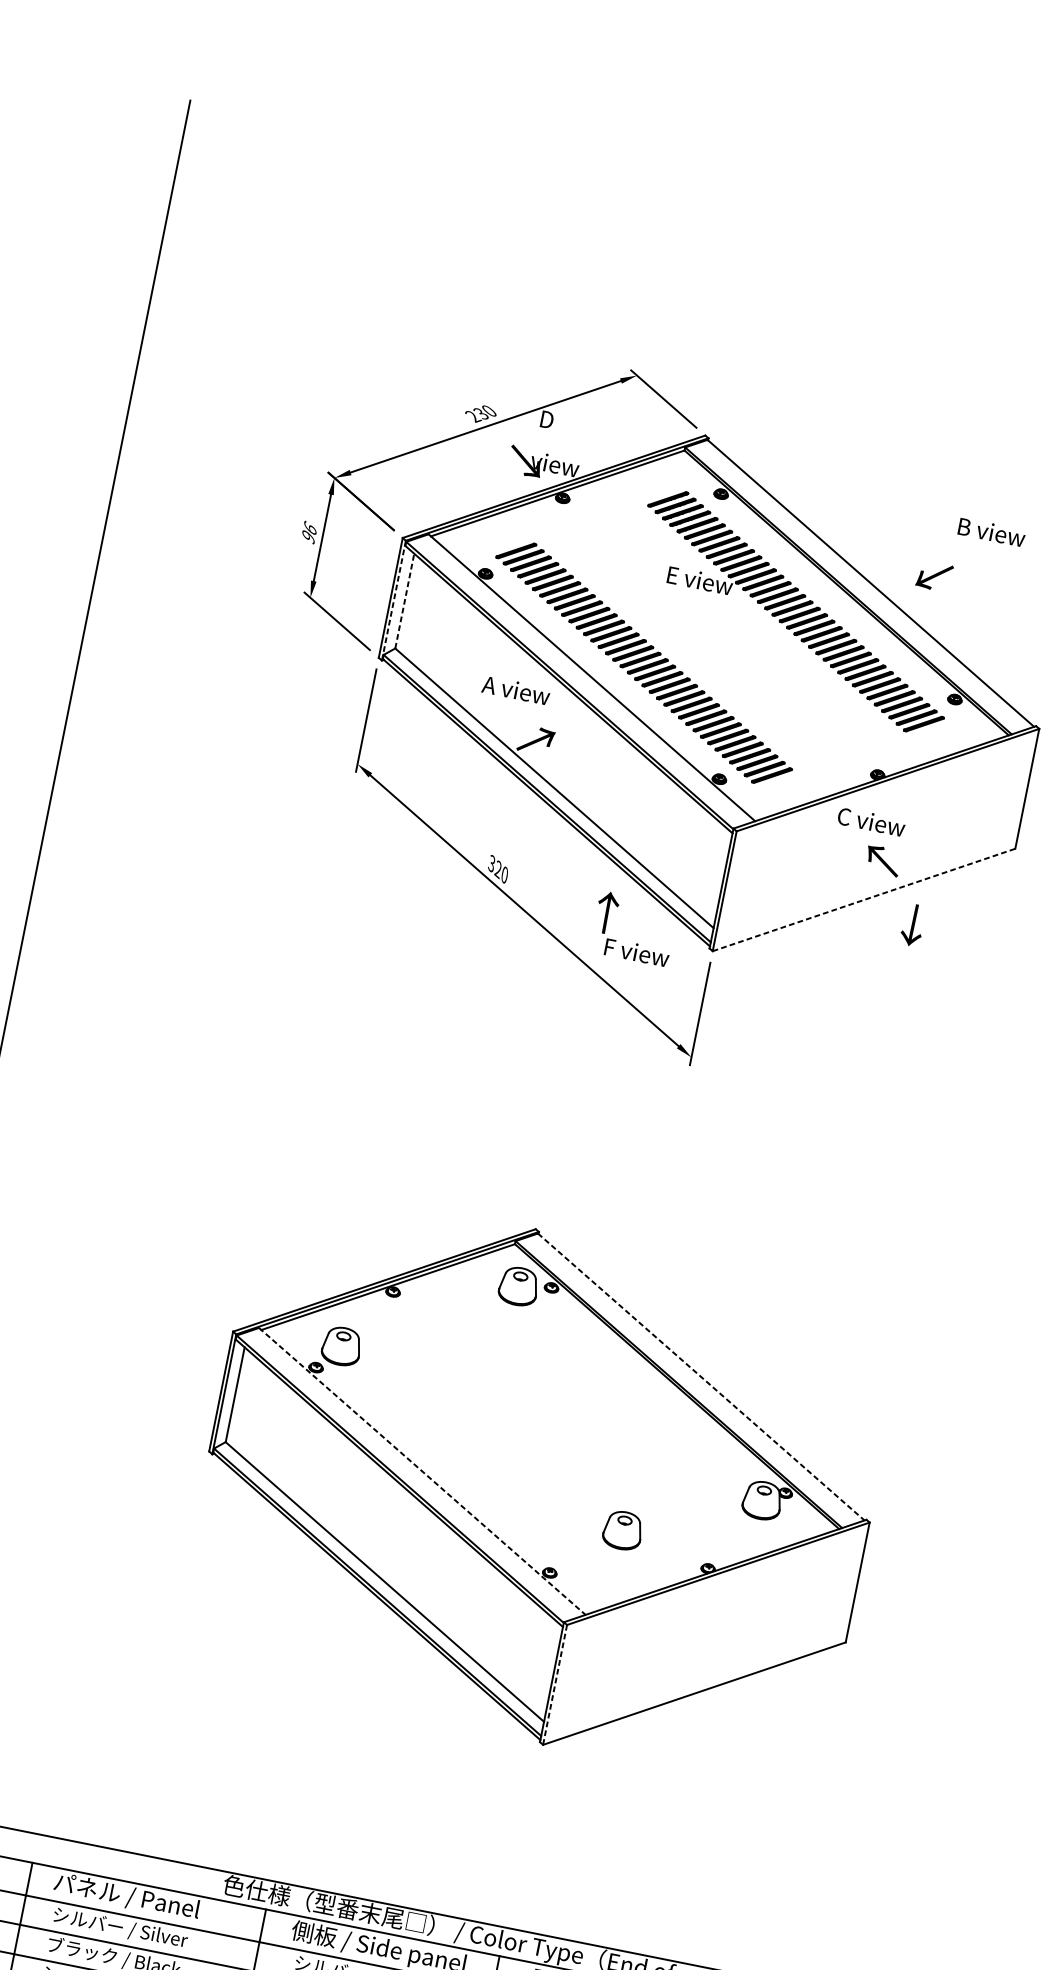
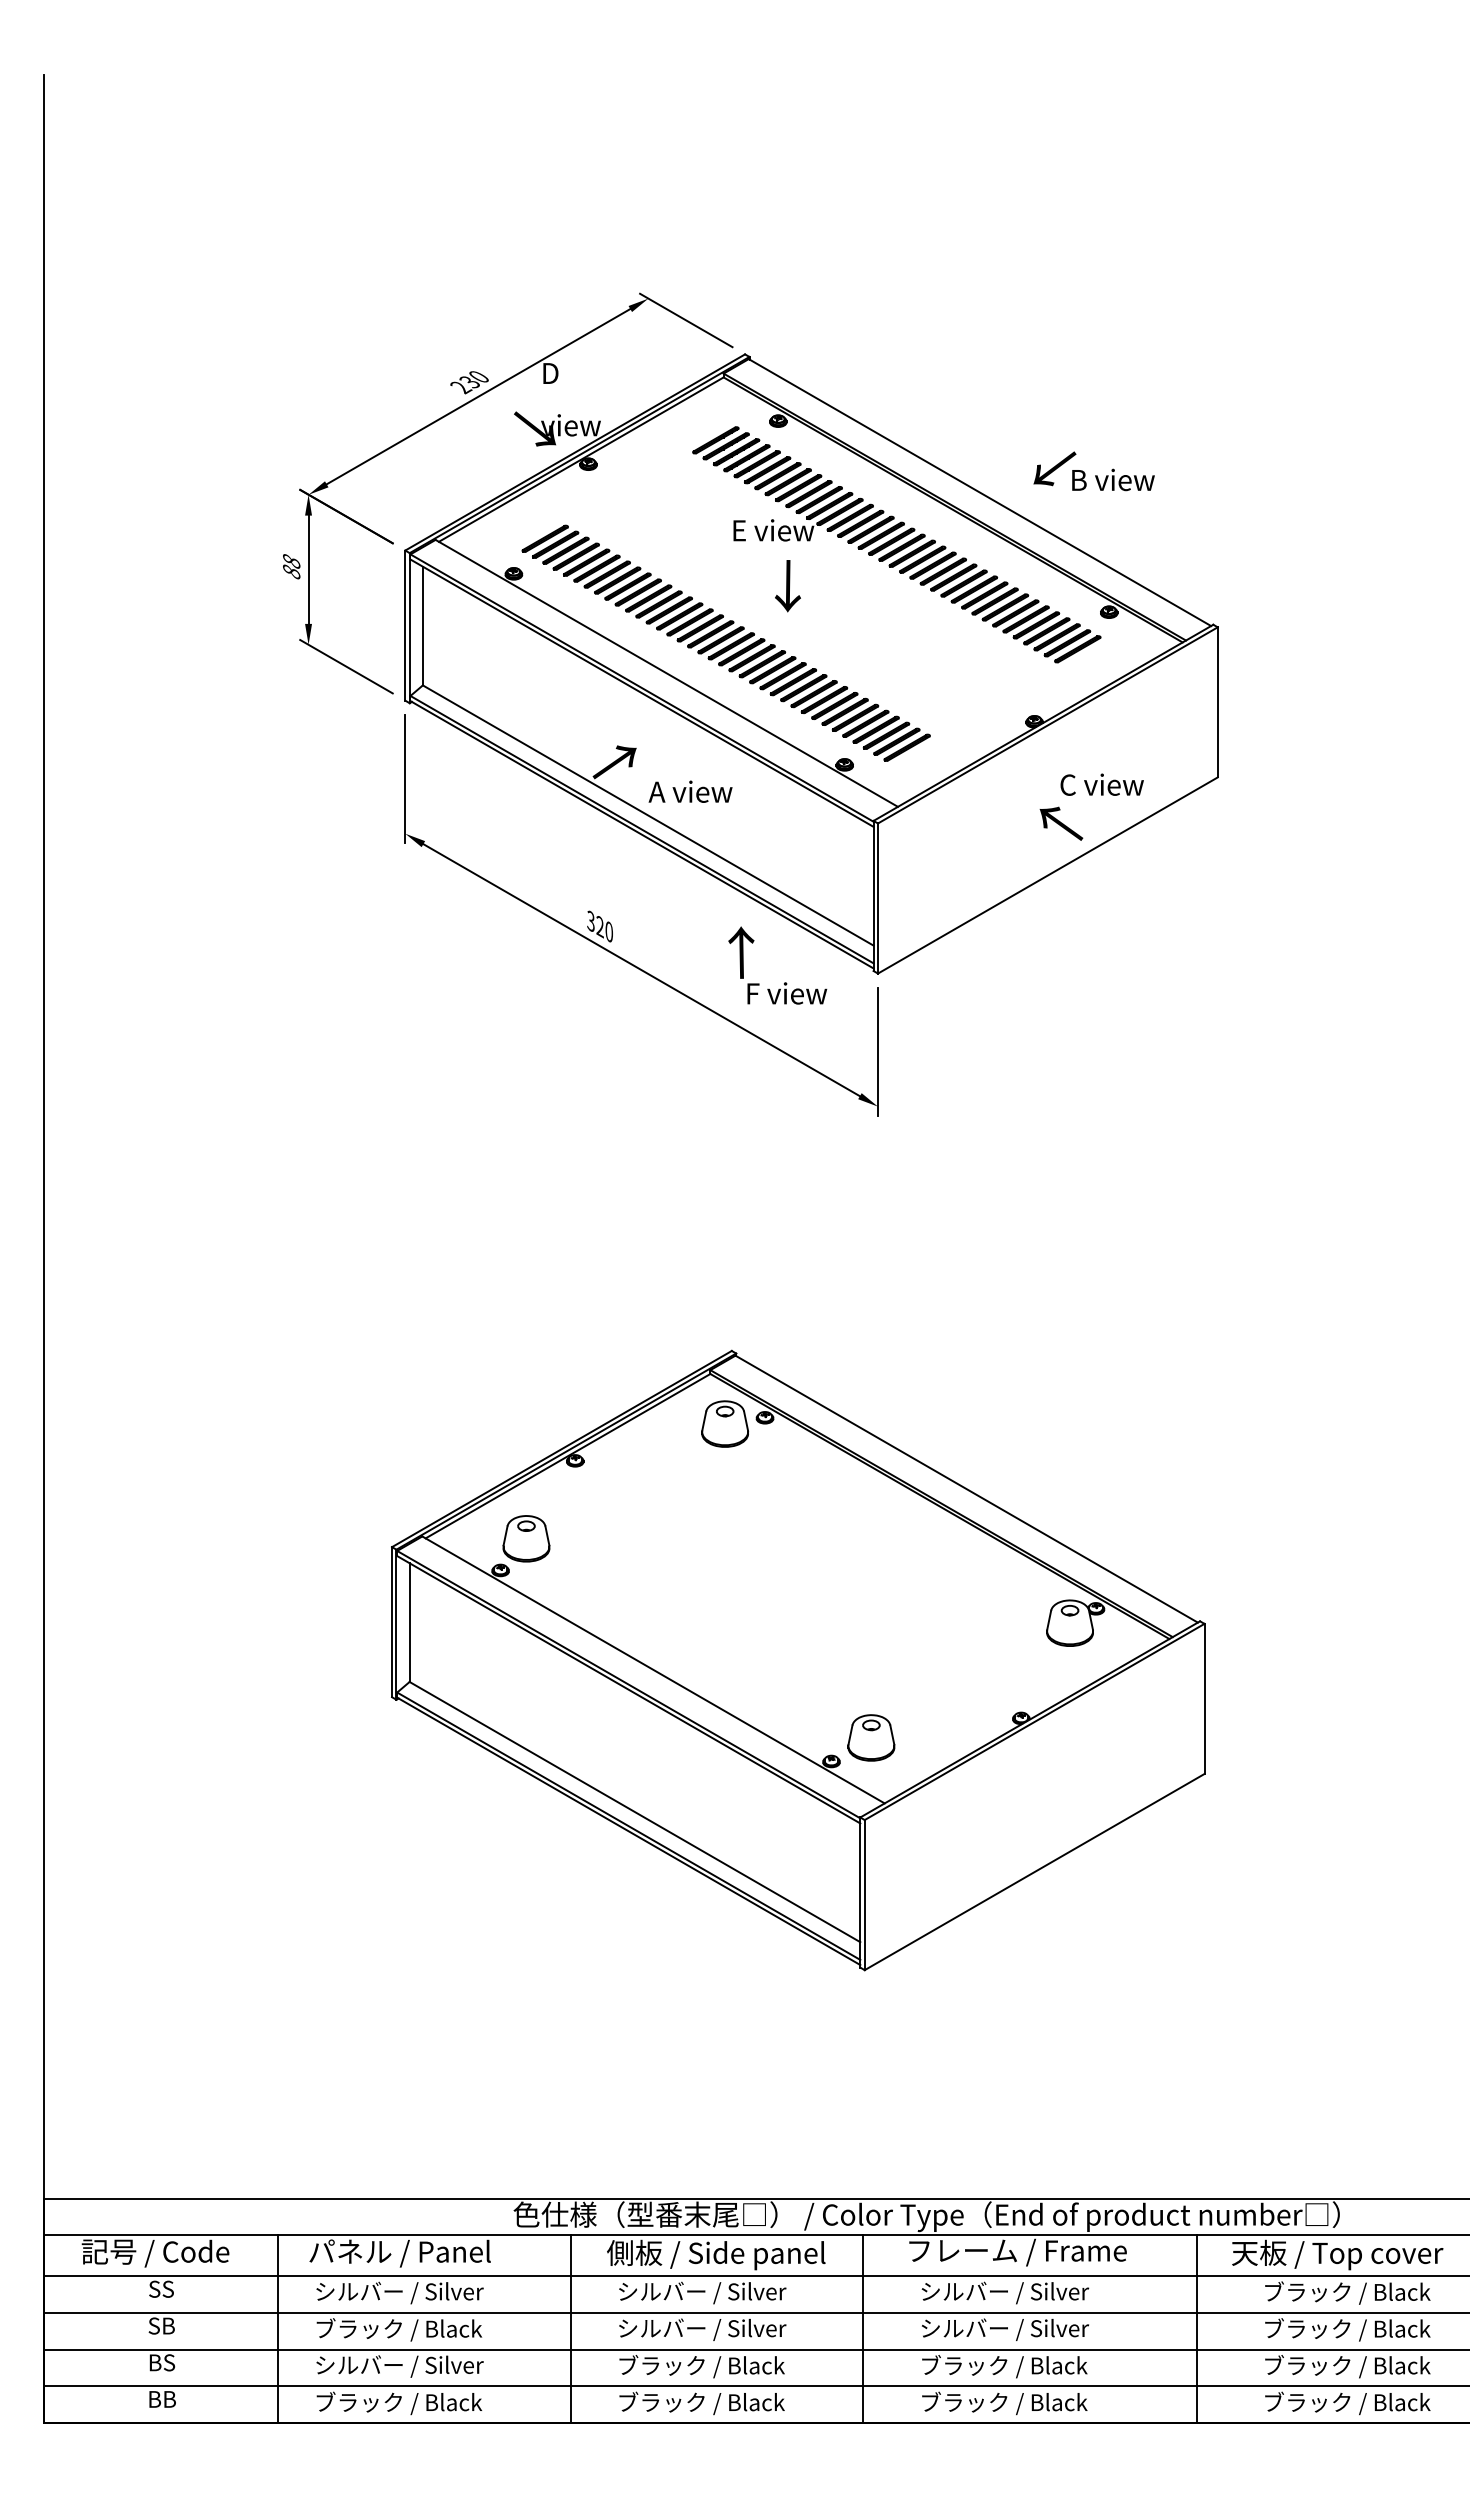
text: (992, 531) -> (1113, 479), moved
text: (309, 532) -> (291, 566), 96 -> 88
line: (393, 600) -> (409, 627), dashed -> solid
line: (404, 600) -> (422, 625), dashed -> solid
text: (516, 690) -> (690, 791), moved
text: (871, 821) -> (1101, 784), moved
line: (864, 900) -> (1048, 875), dashed -> solid
text: (912, 925) -> (787, 586), moved
line: (701, 1377) -> (966, 1489), dashed -> solid
line: (422, 1471) -> (653, 1669), dashed -> solid
part: (623, 1530) -> (871, 1737), moved
line: (554, 1685) -> (864, 1895), dashed -> solid

